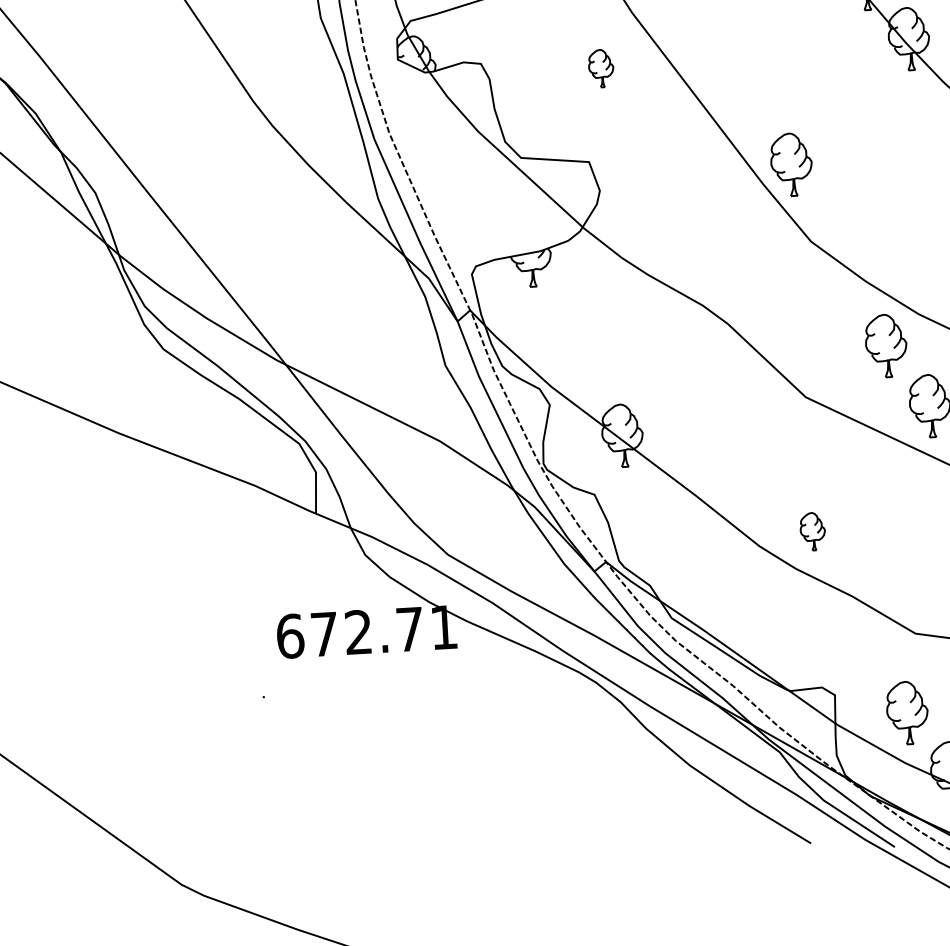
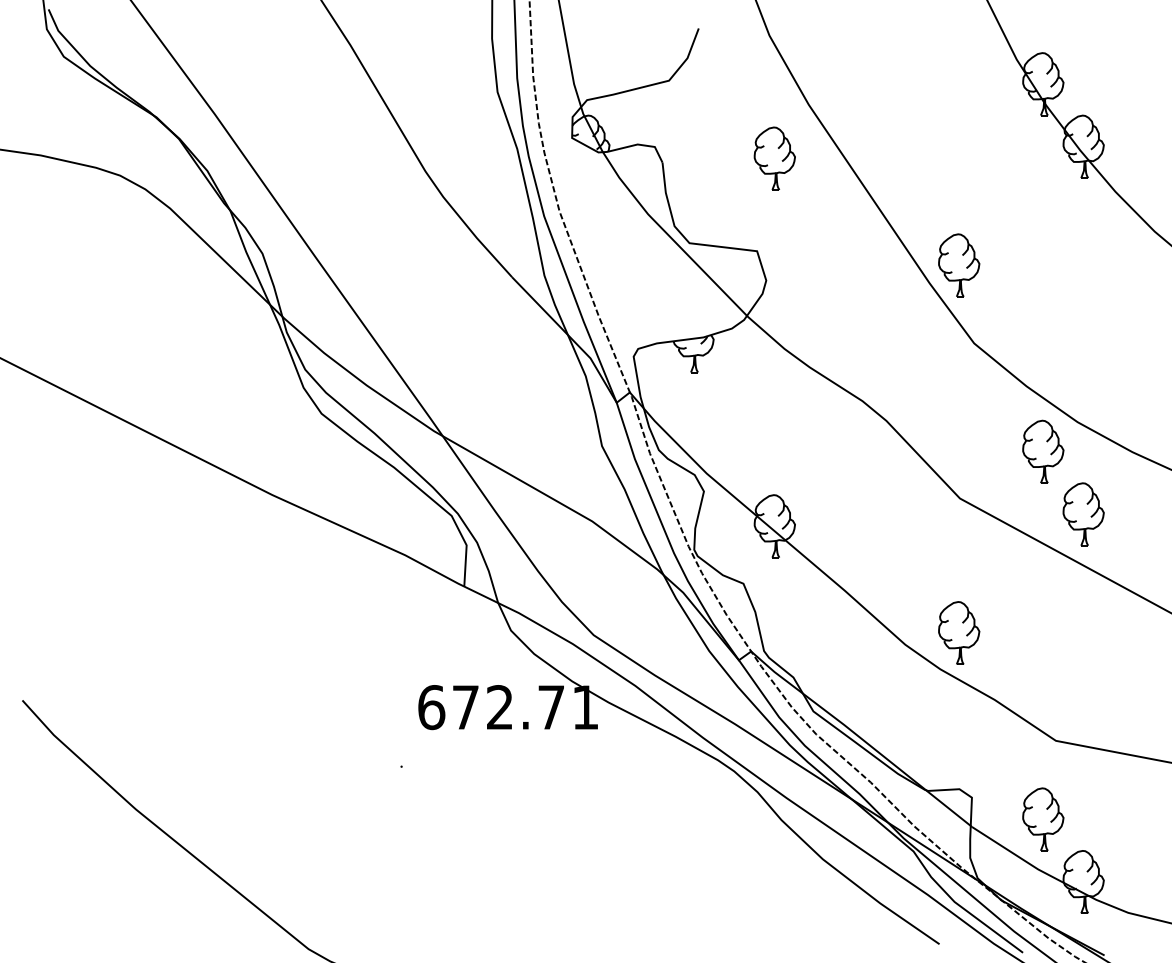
part: (601, 68) -> (774, 158), size x1.67
part: (813, 531) -> (959, 632), size x1.67

